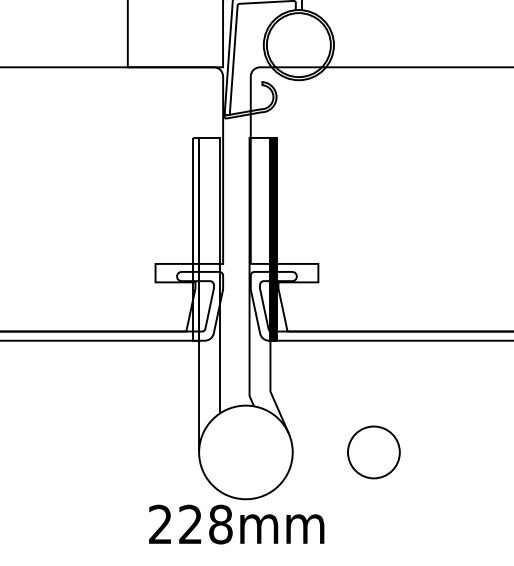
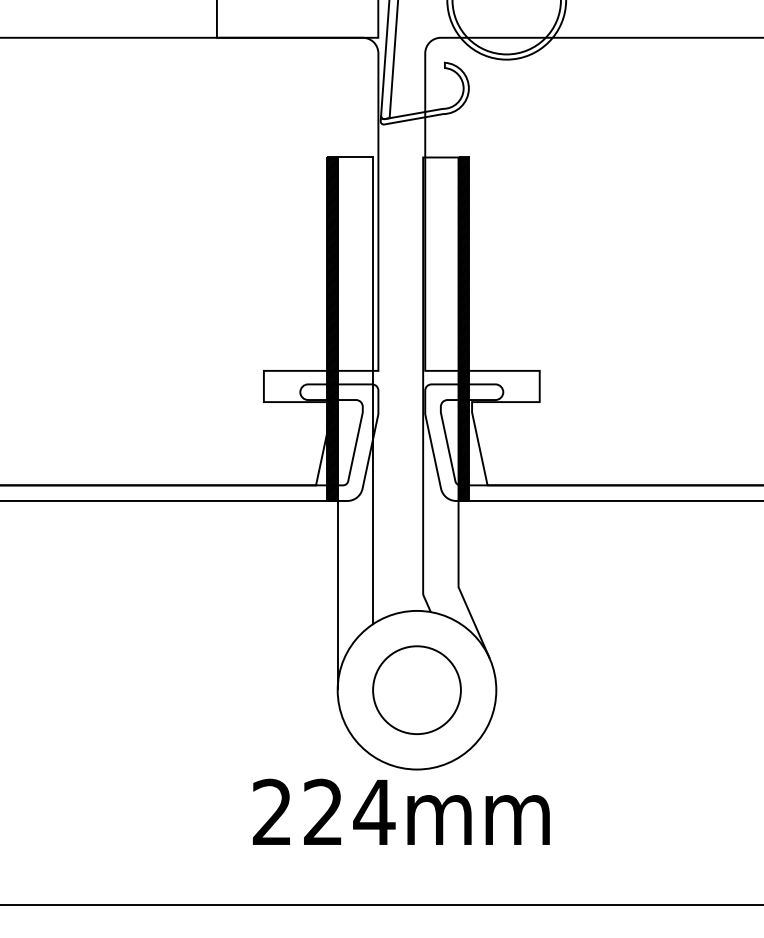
hatch: (195, 238) -> (331, 327), added
circle: (373, 452) -> (416, 690), moved
text: (220, 524) -> (373, 812), 228mm -> 224mm

